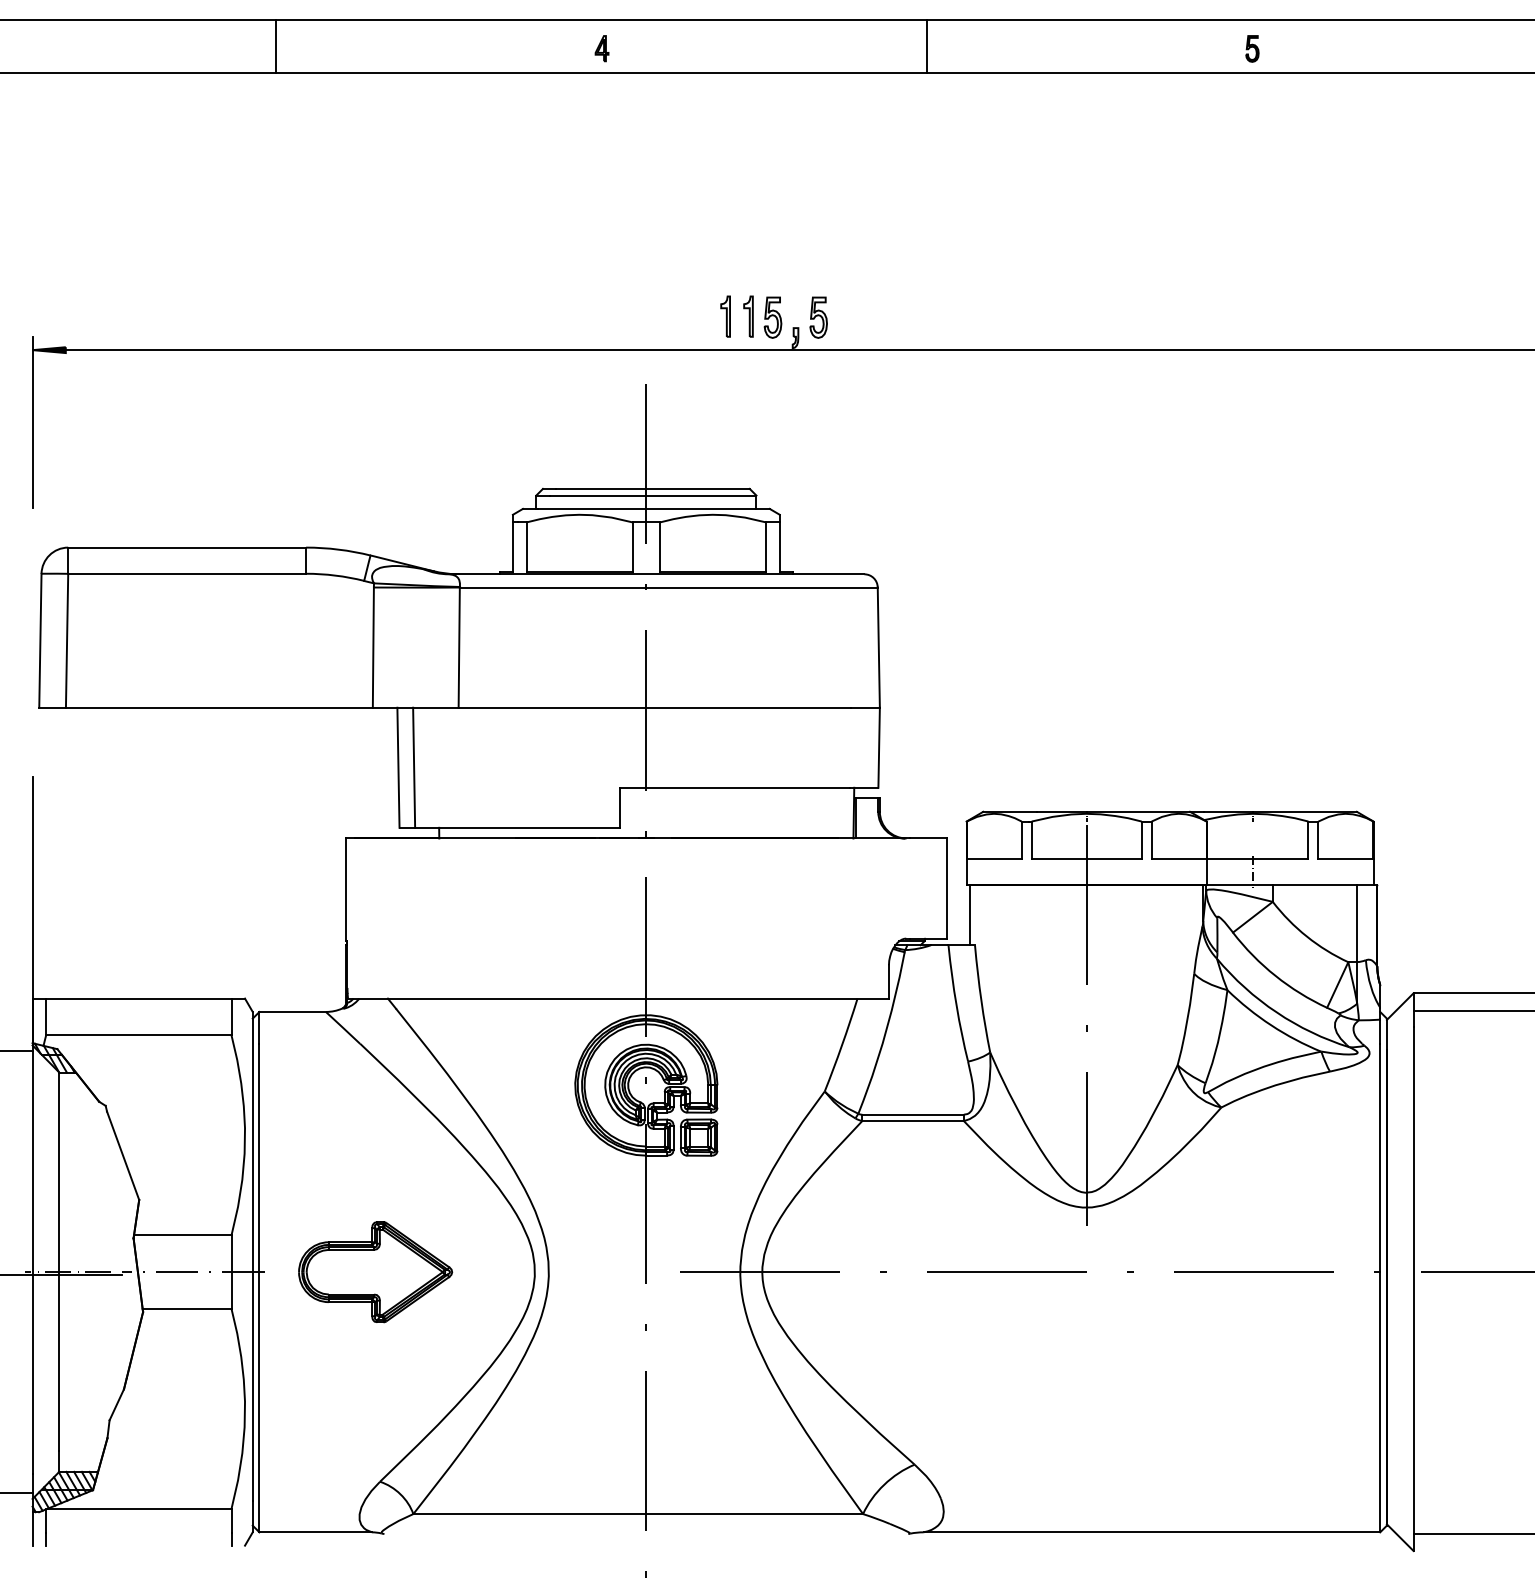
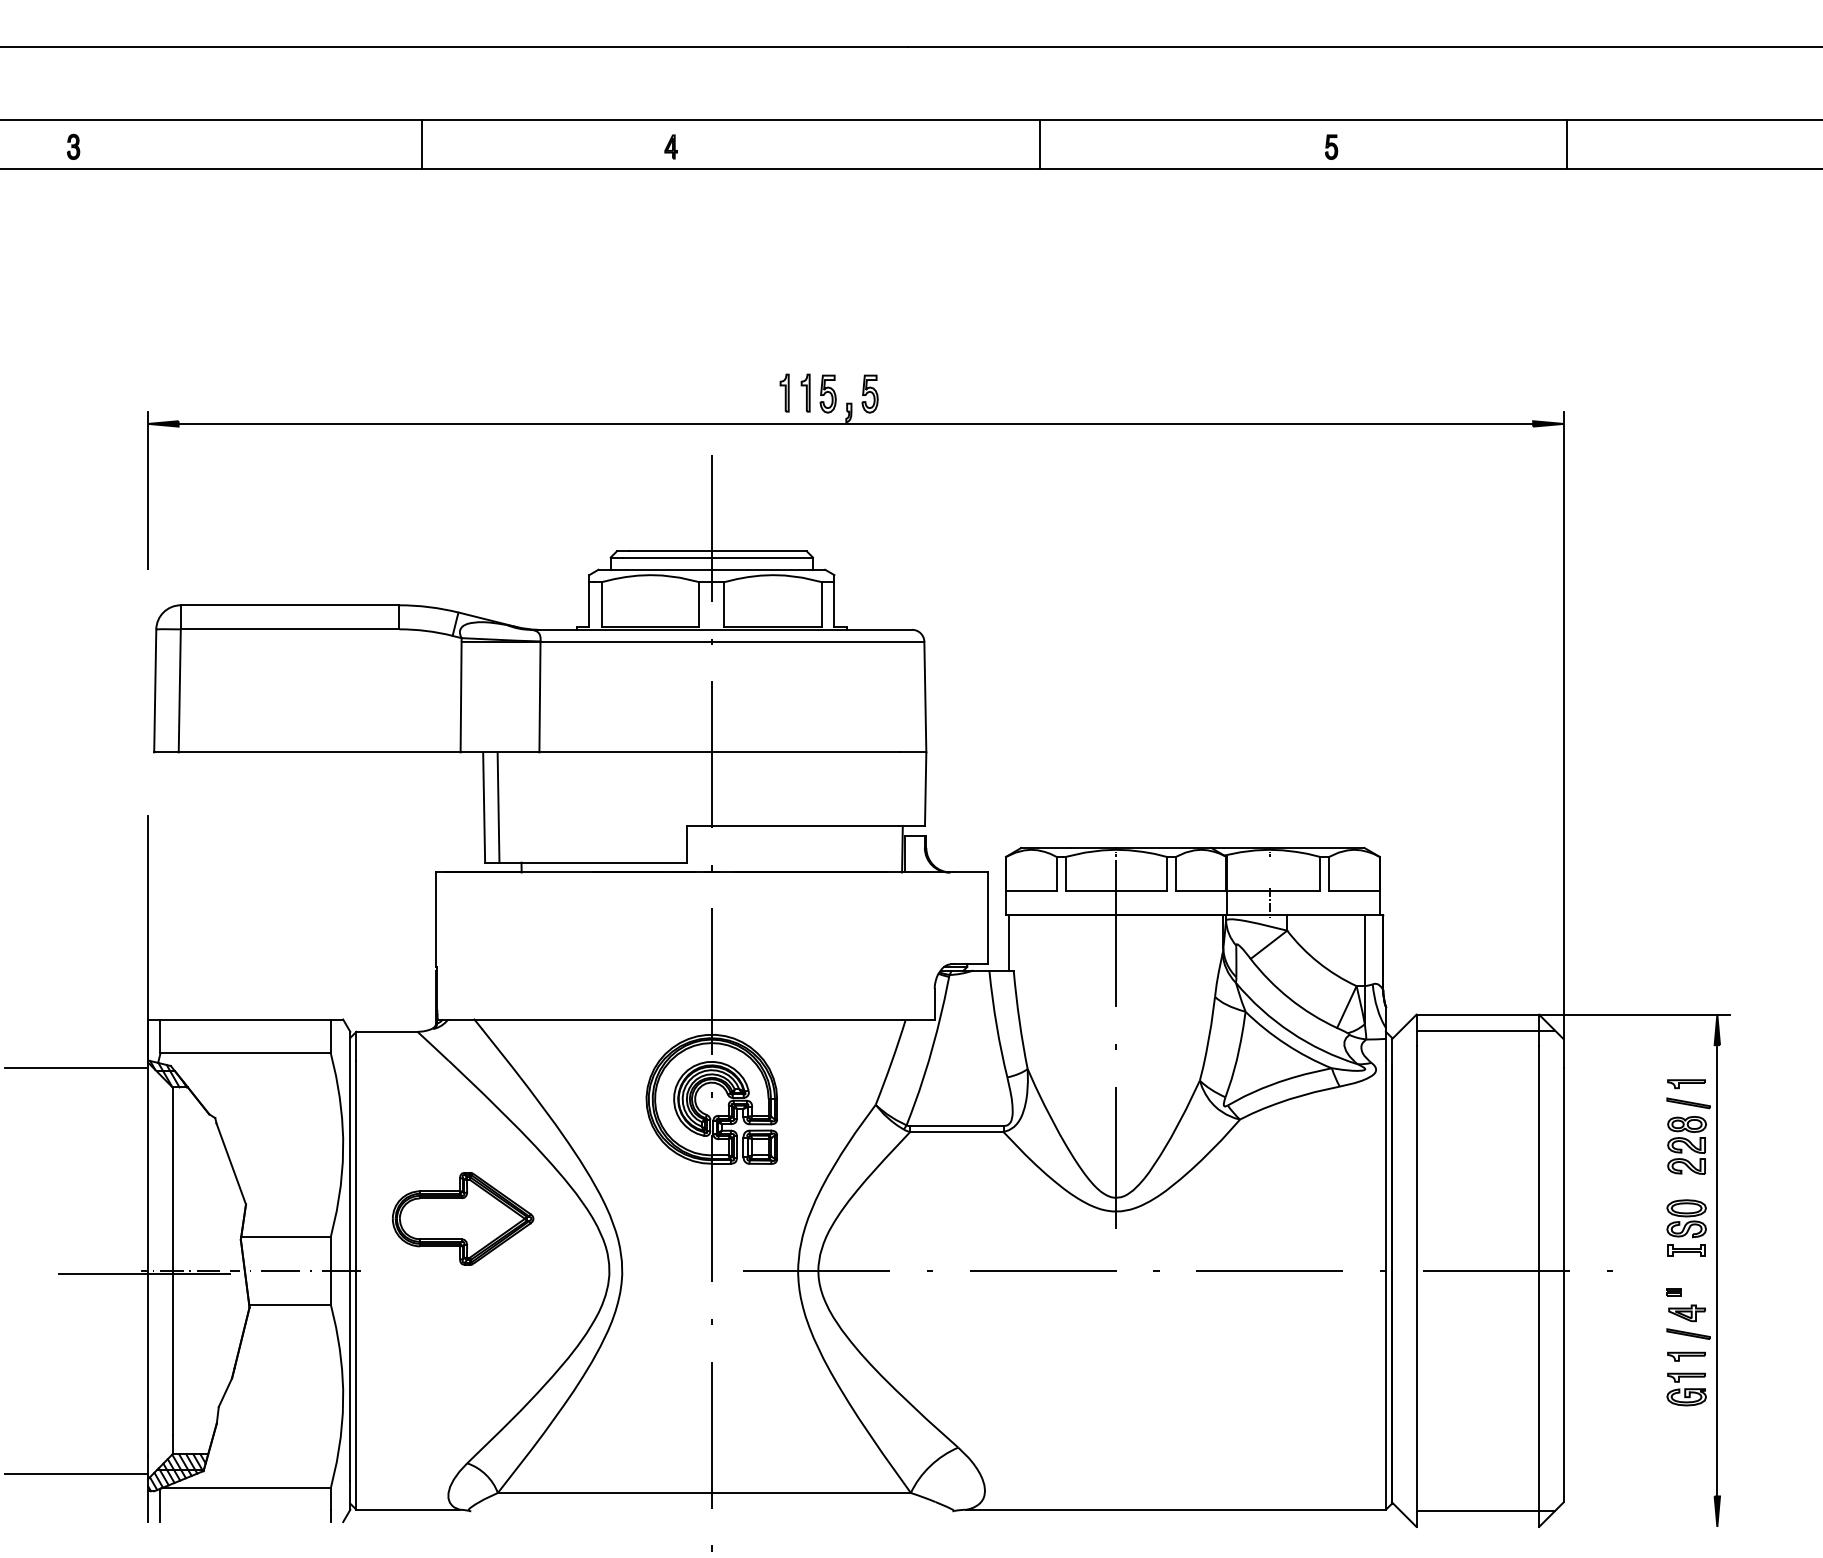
line: (276, 45) -> (422, 144), moved
line: (926, 45) -> (1040, 144), moved
part: (1252, 48) -> (1331, 146), moved
part: (375, 1271) -> (463, 1218), moved

